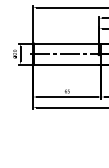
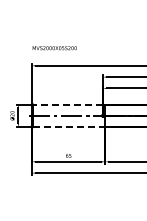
line: (66, 43) -> (67, 104), solid -> dashed
line: (67, 65) -> (68, 127), solid -> dashed

